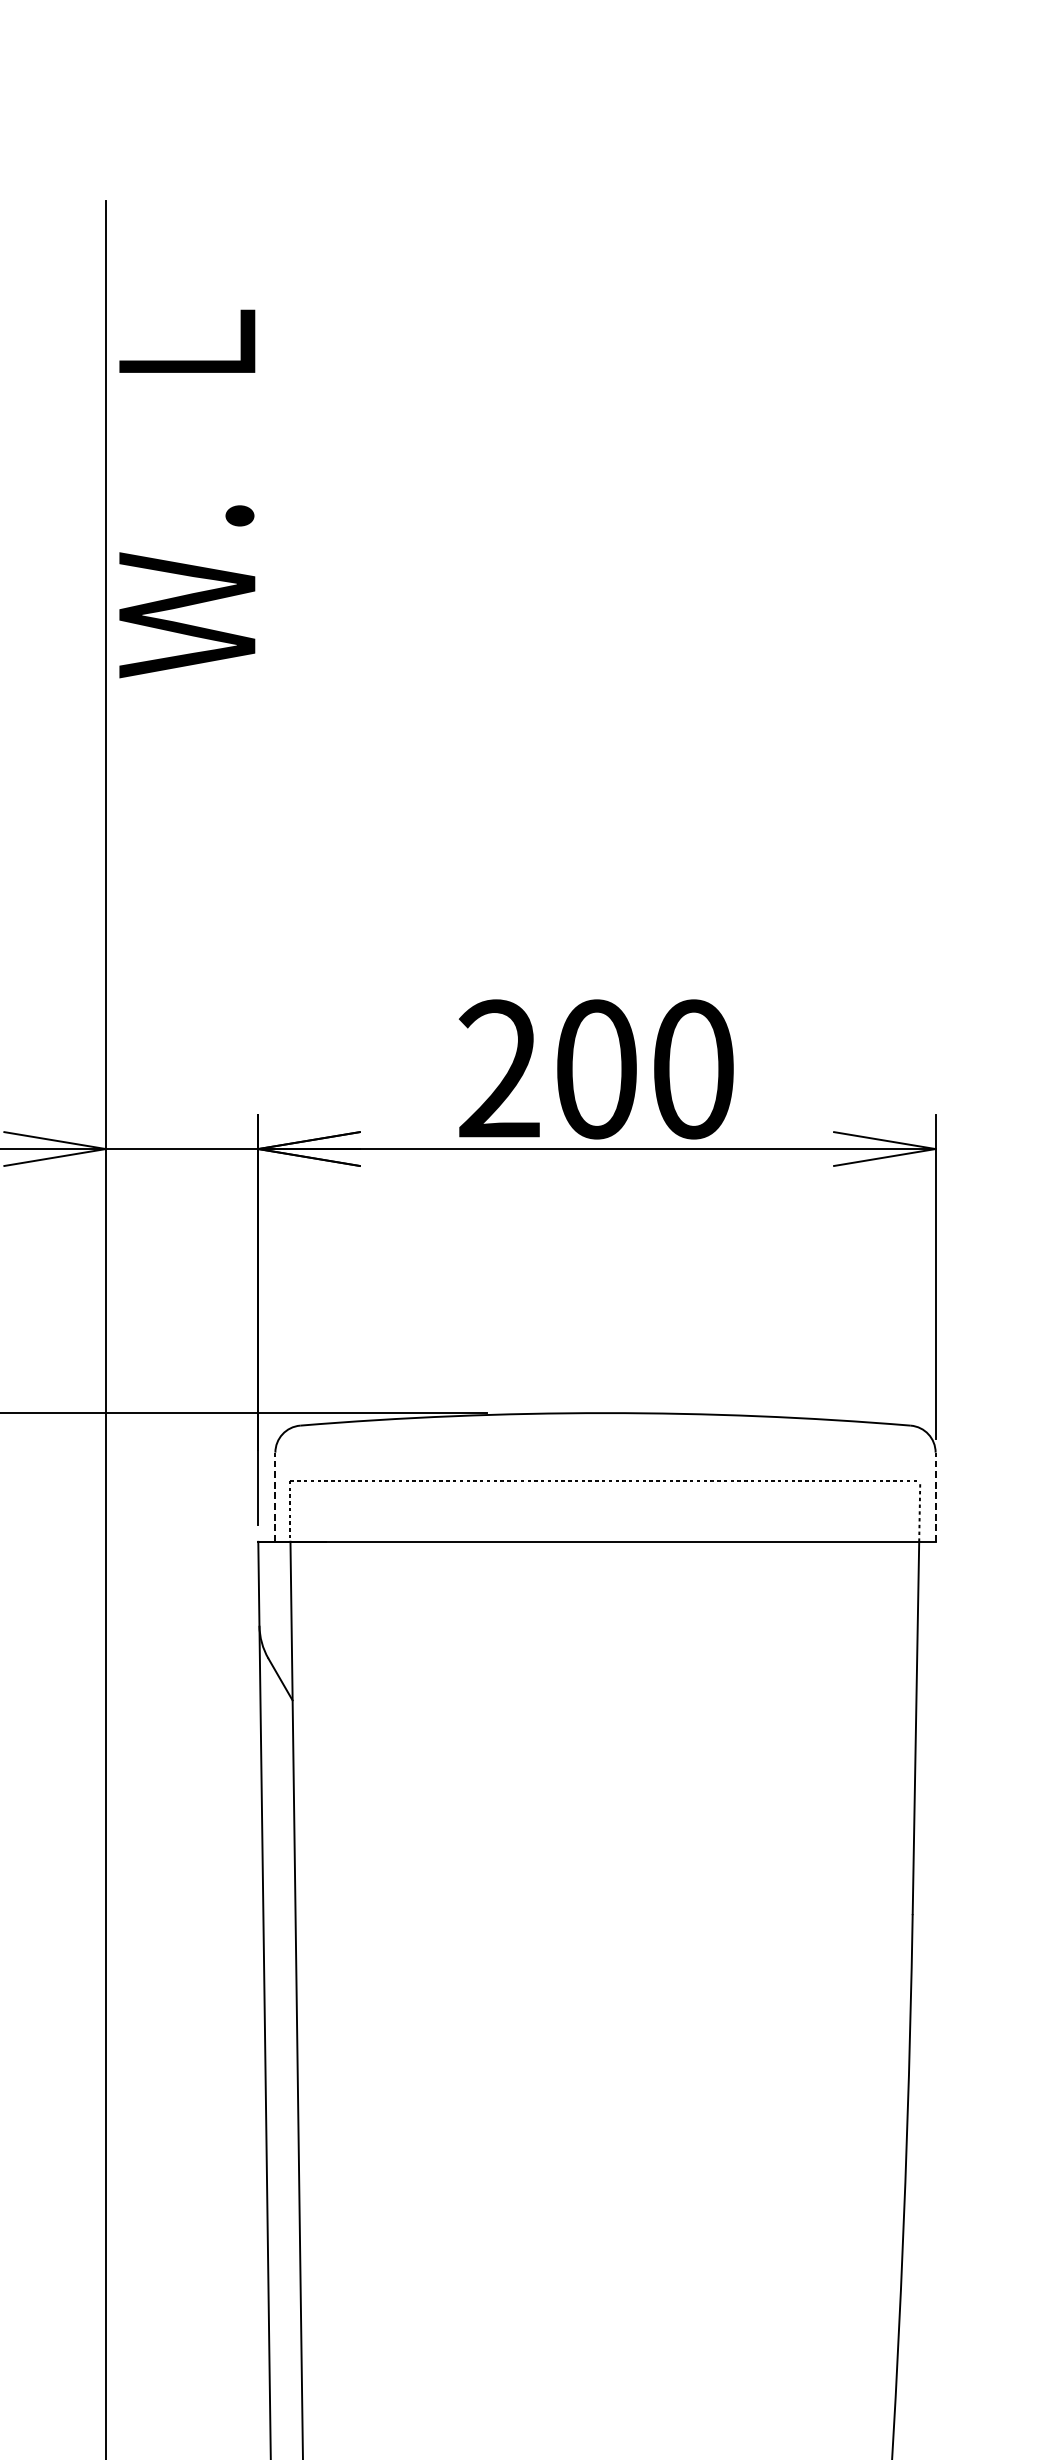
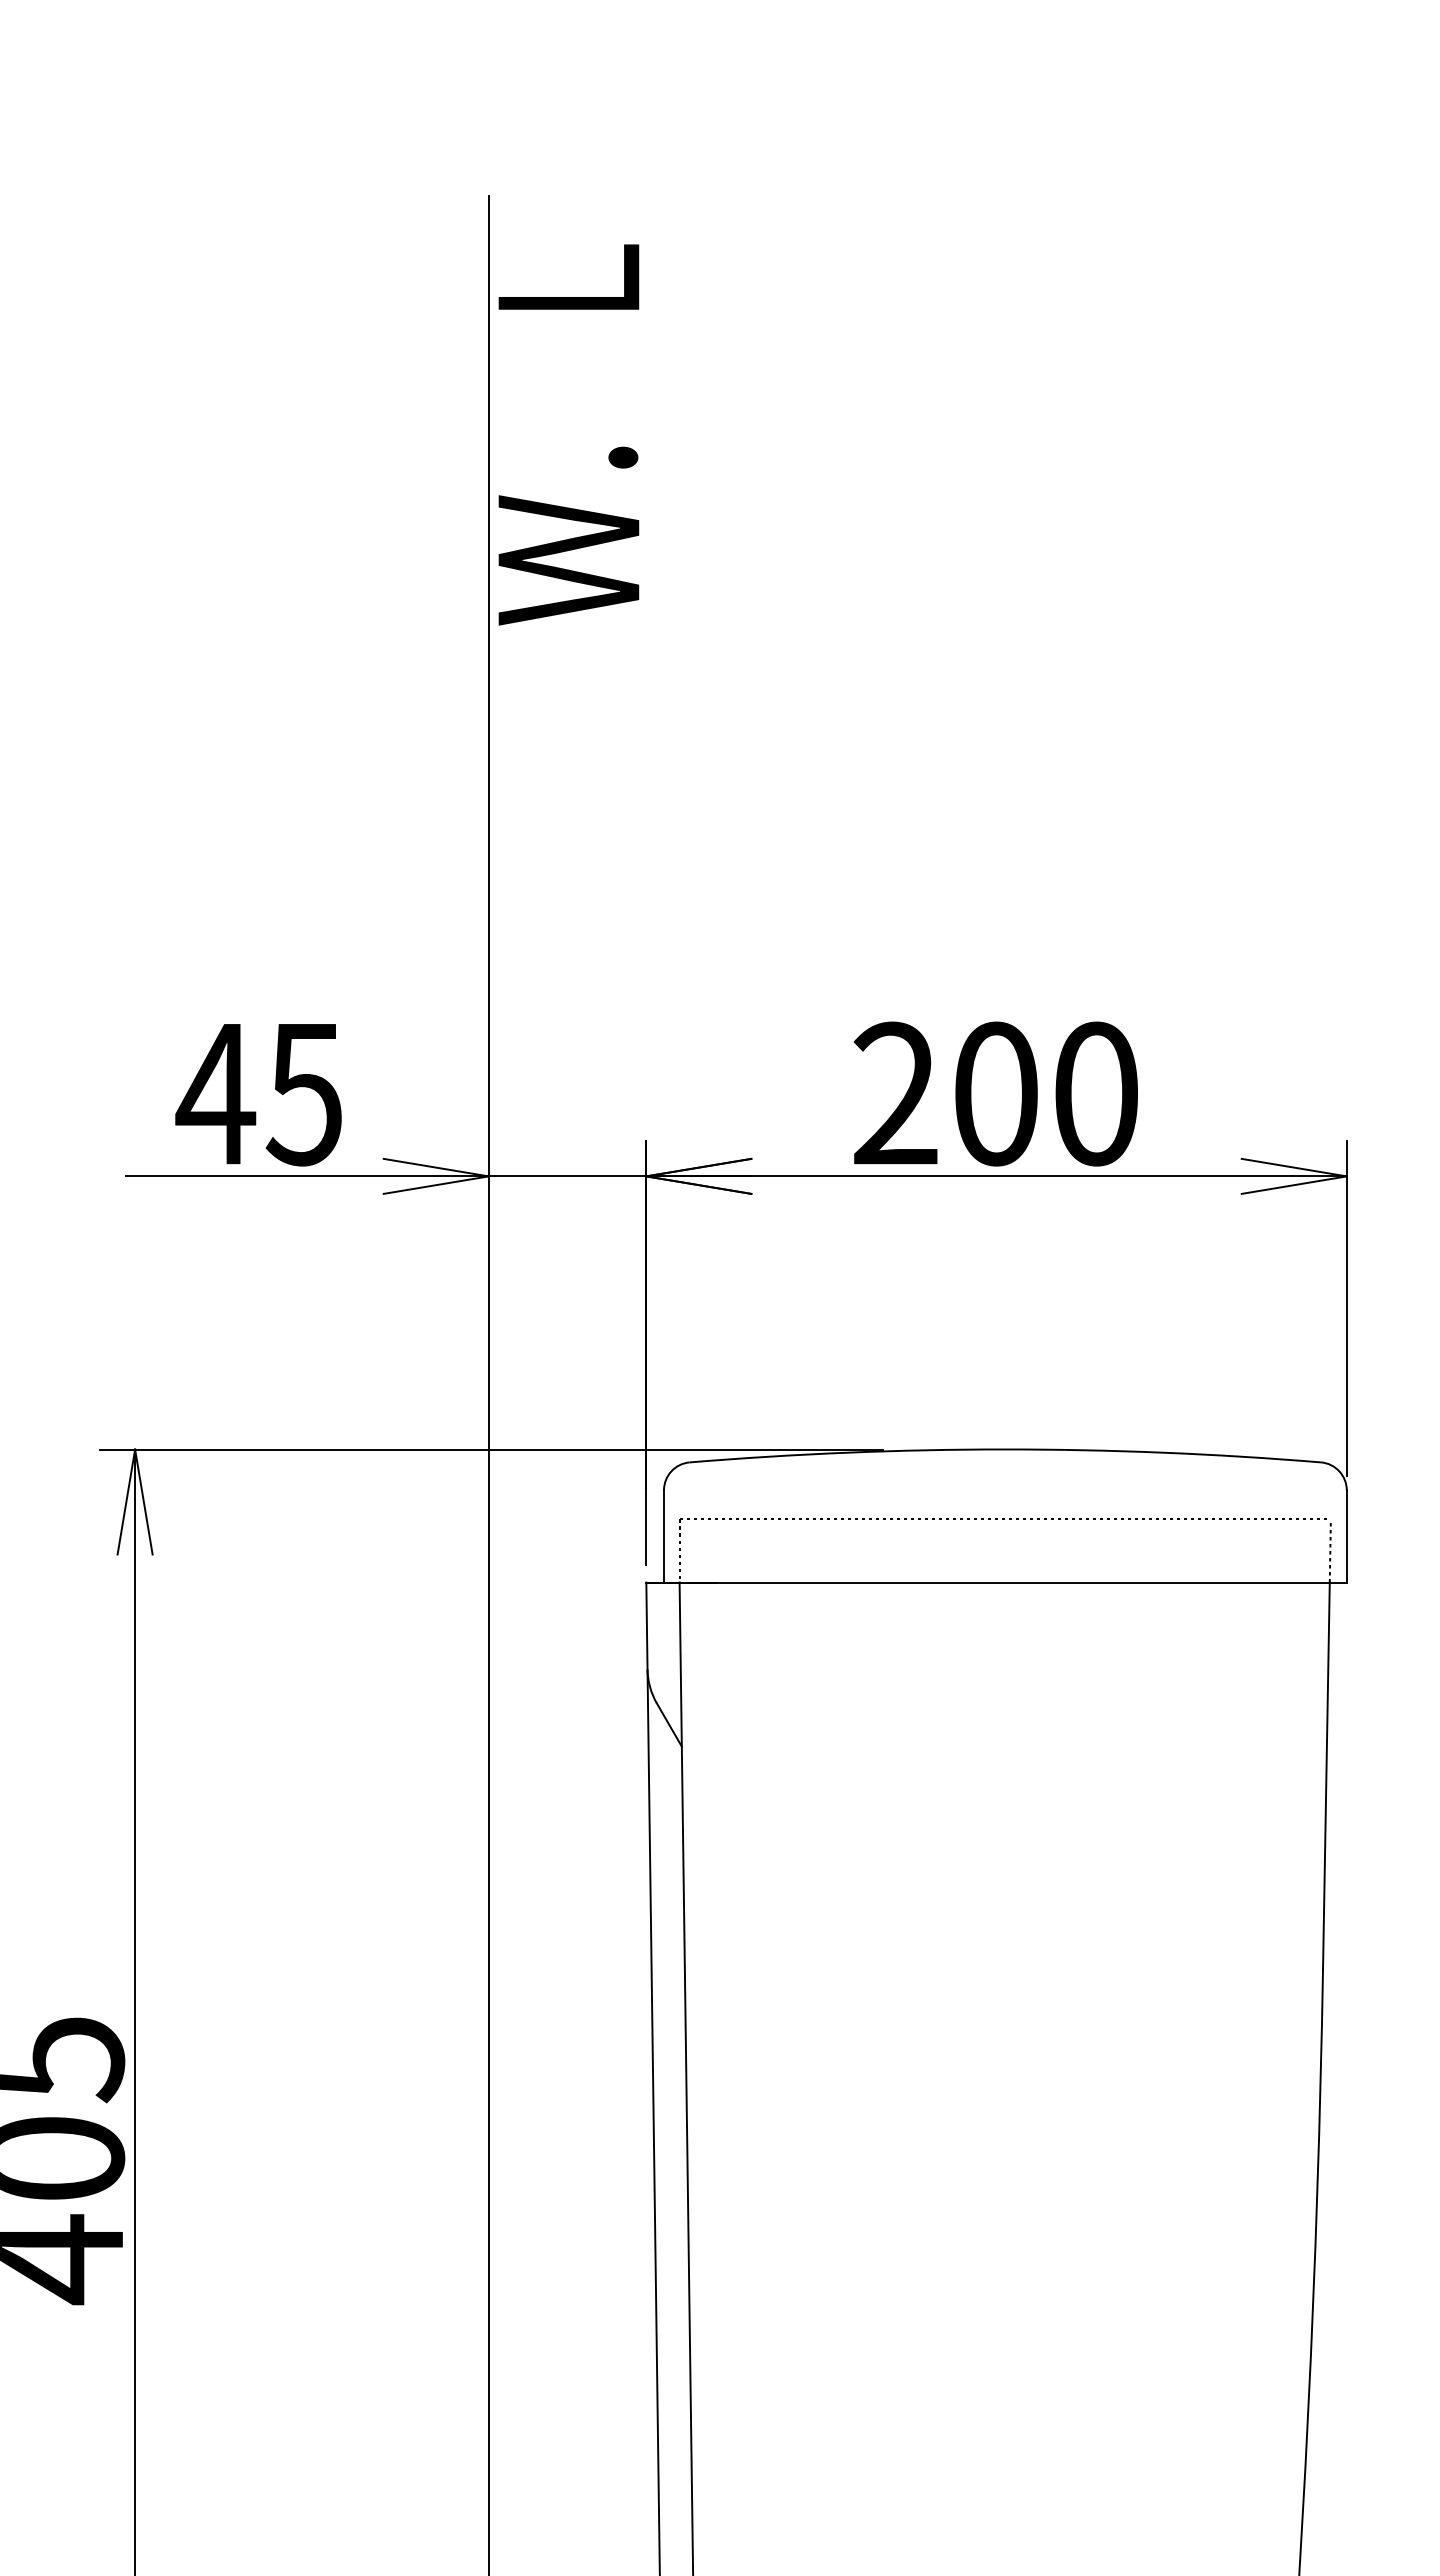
text: (186, 493) -> (568, 434), moved
line: (275, 1496) -> (664, 1535), dashed -> solid
line: (935, 1496) -> (1346, 1535), dashed -> solid

